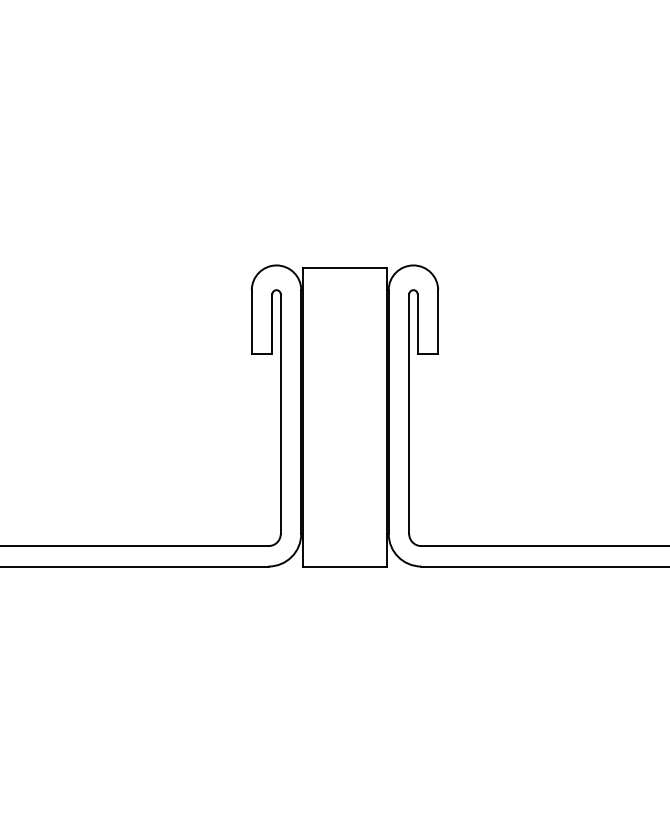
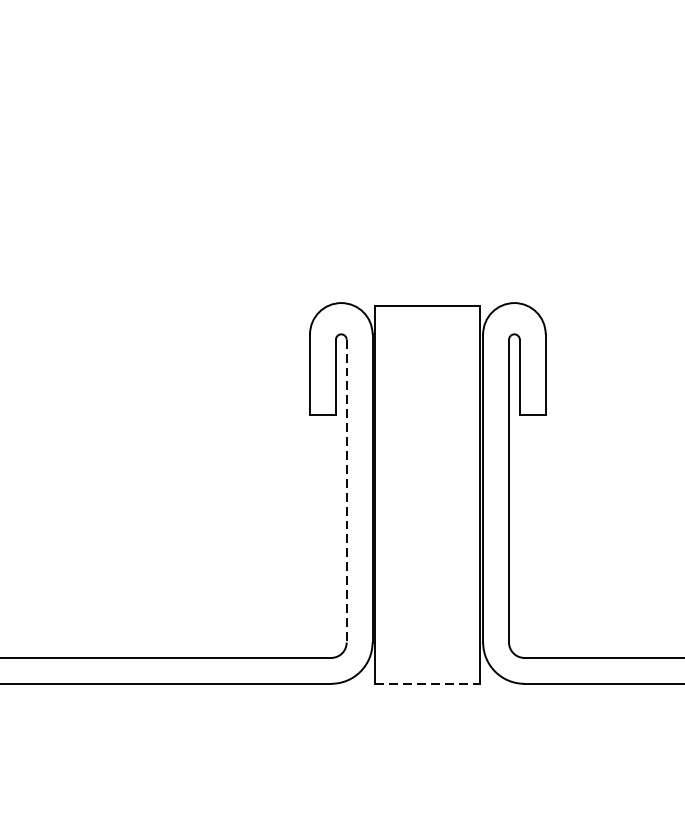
line: (280, 414) -> (346, 491), solid -> dashed
line: (345, 566) -> (428, 683), solid -> dashed

